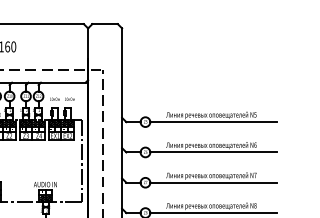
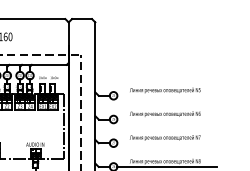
line: (213, 122) -> (166, 96), removed
line: (213, 152) -> (166, 119), removed
line: (213, 182) -> (166, 143), removed

